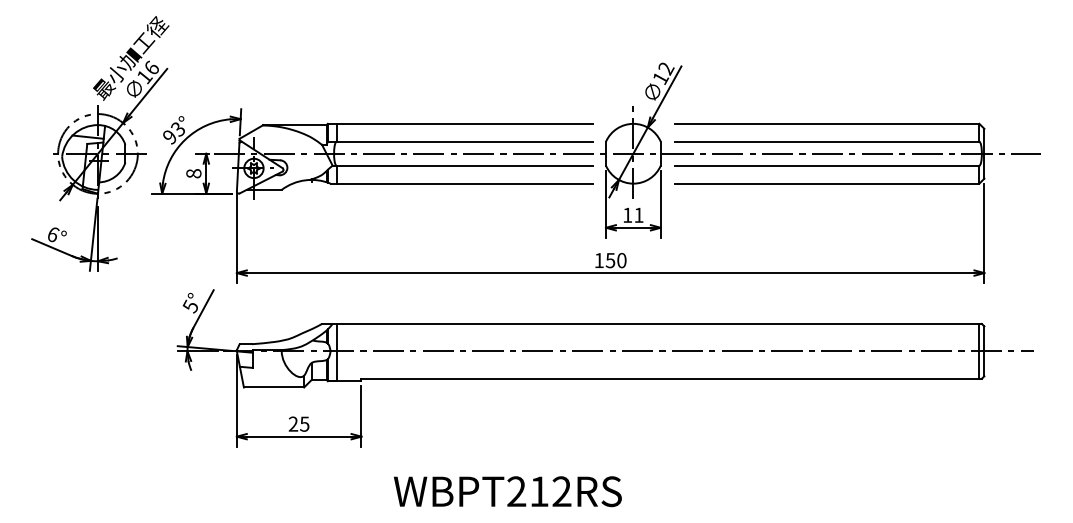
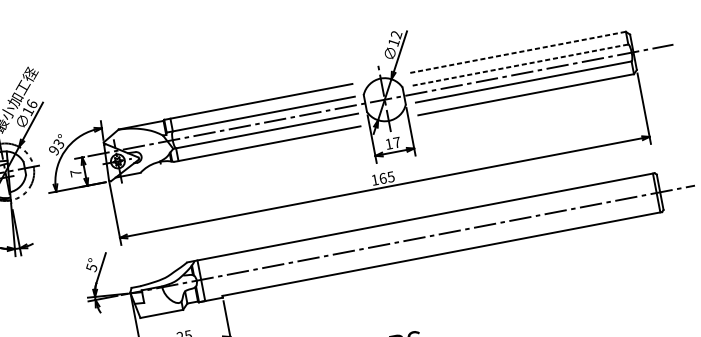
line: (827, 123) -> (518, 52), solid -> dashed
line: (827, 141) -> (520, 64), solid -> dashed
text: (193, 173) -> (75, 173), 8 -> 7
text: (638, 214) -> (396, 142), 11 -> 17
text: (615, 260) -> (386, 177), 150 -> 165

